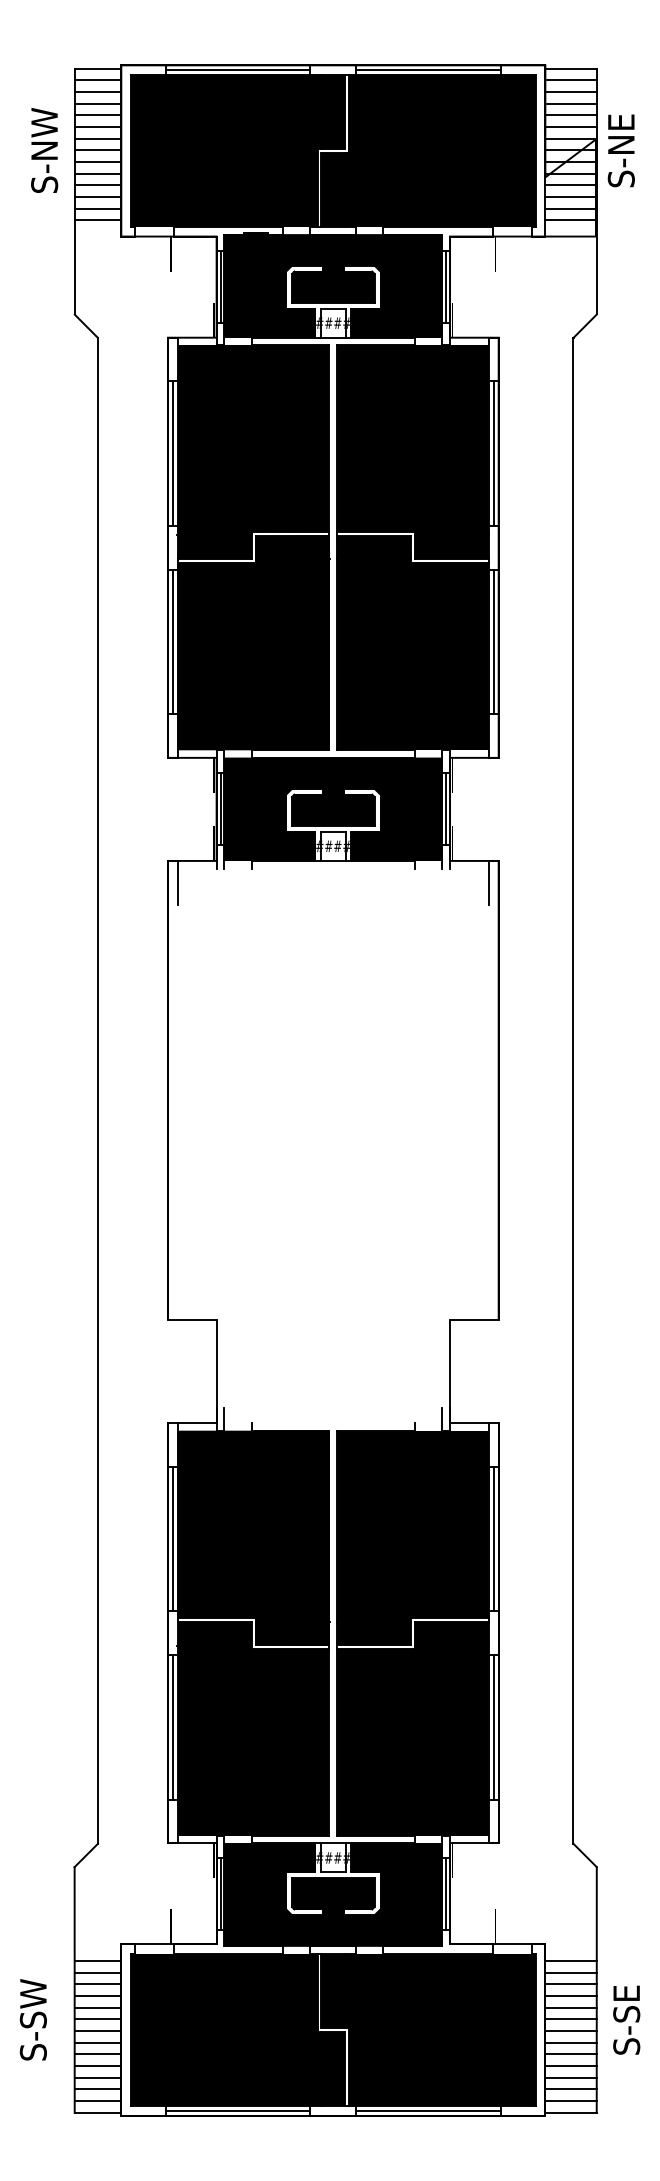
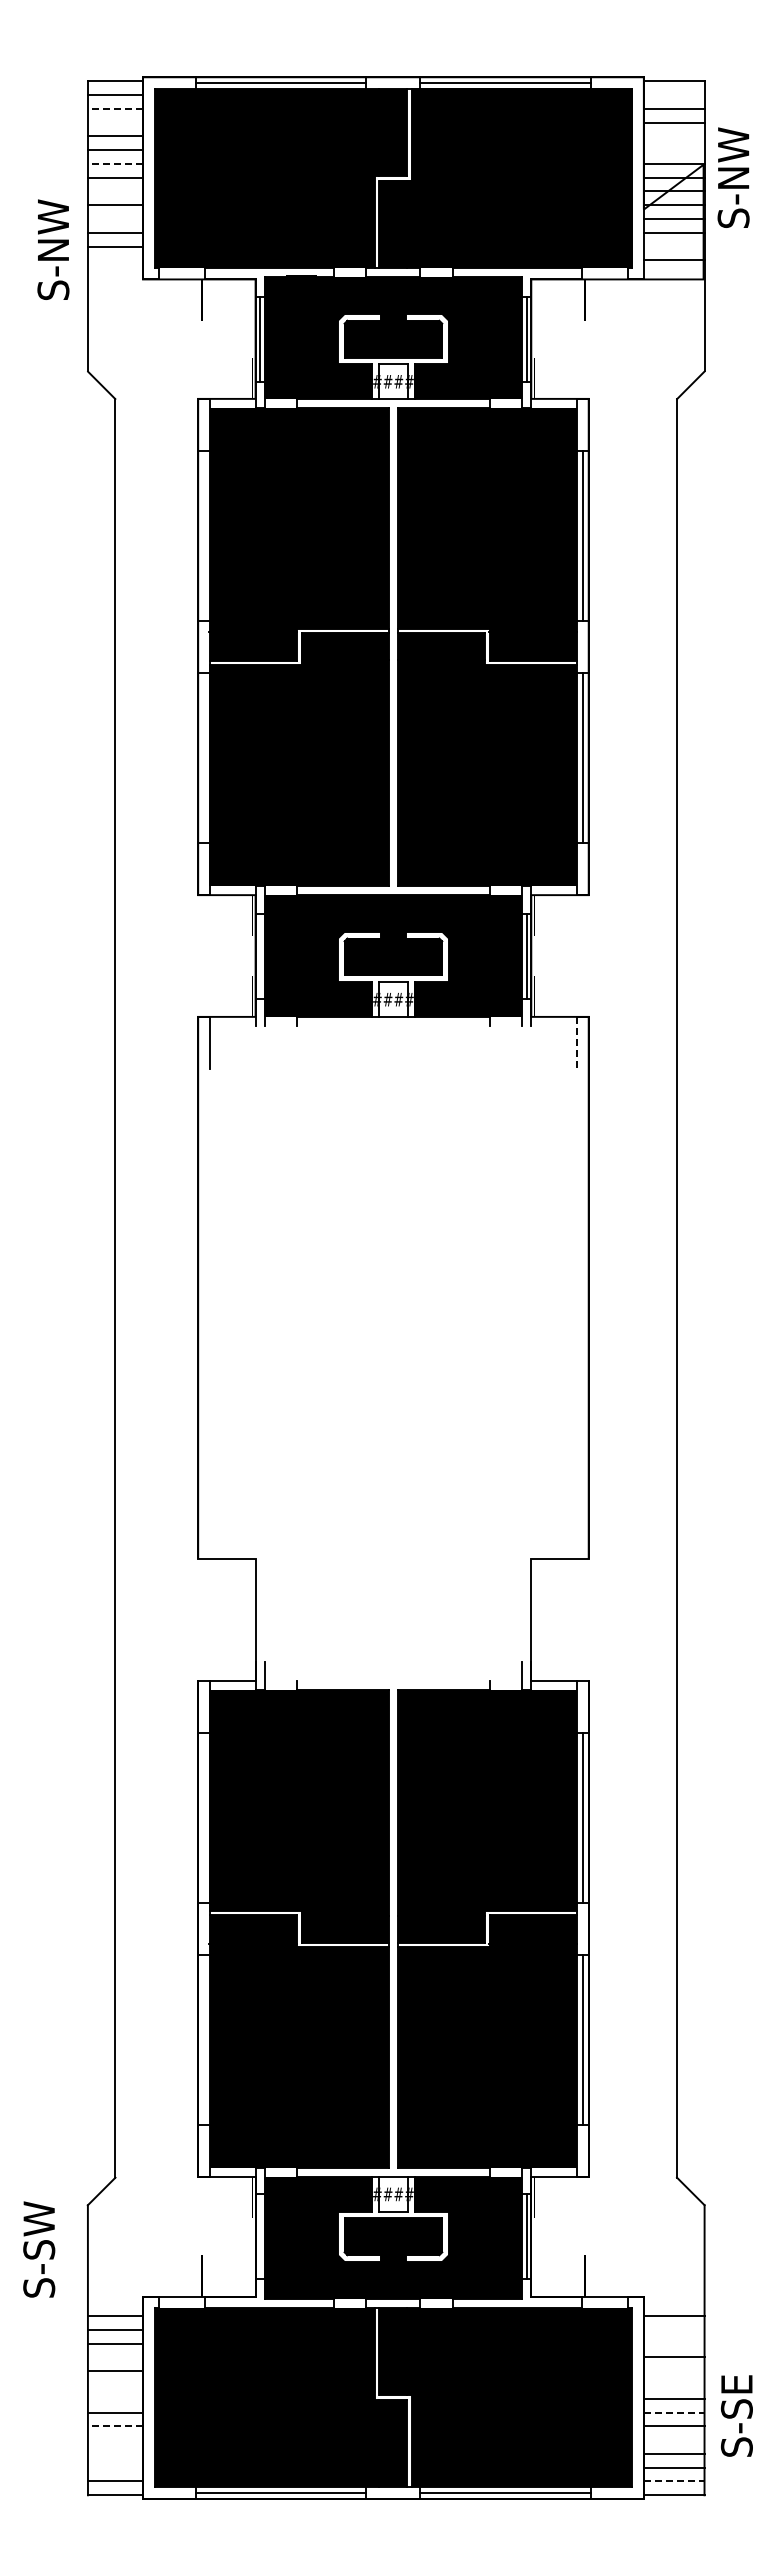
line: (570, 79) -> (673, 94), removed
line: (98, 91) -> (115, 108), solid -> dashed
line: (98, 103) -> (115, 122), removed
line: (570, 115) -> (673, 136), removed
line: (570, 127) -> (673, 150), removed
line: (98, 138) -> (115, 163), solid -> dashed
text: (44, 150) -> (53, 249), moved
text: (621, 150) -> (733, 177), S-NE -> S-NW
line: (98, 162) -> (115, 191), removed
line: (98, 185) -> (115, 219), removed
line: (570, 208) -> (673, 246), removed
line: (98, 220) -> (115, 260), removed
line: (172, 453) -> (203, 535), removed
line: (172, 642) -> (203, 758), removed
line: (220, 808) -> (260, 955), removed
line: (489, 882) -> (577, 1042), solid -> dashed
line: (172, 1538) -> (203, 1817), removed
line: (172, 1727) -> (203, 2040), removed
line: (220, 1893) -> (260, 2236), removed
line: (570, 1972) -> (673, 2329), removed
line: (570, 1984) -> (673, 2343), removed
line: (98, 1996) -> (115, 2357), removed
line: (570, 2007) -> (673, 2371), removed
line: (98, 2018) -> (115, 2384), removed
line: (570, 2018) -> (673, 2384), removed
text: (33, 2019) -> (39, 2249), moved
text: (626, 2019) -> (736, 2415), moved
line: (98, 2030) -> (115, 2398), removed
line: (571, 2042) -> (674, 2412), solid -> dashed
line: (98, 2054) -> (115, 2426), solid -> dashed
line: (98, 2066) -> (115, 2440), removed
line: (570, 2066) -> (673, 2440), removed
line: (98, 2077) -> (115, 2453), removed
line: (98, 2089) -> (115, 2467), removed
line: (571, 2101) -> (674, 2481), solid -> dashed

